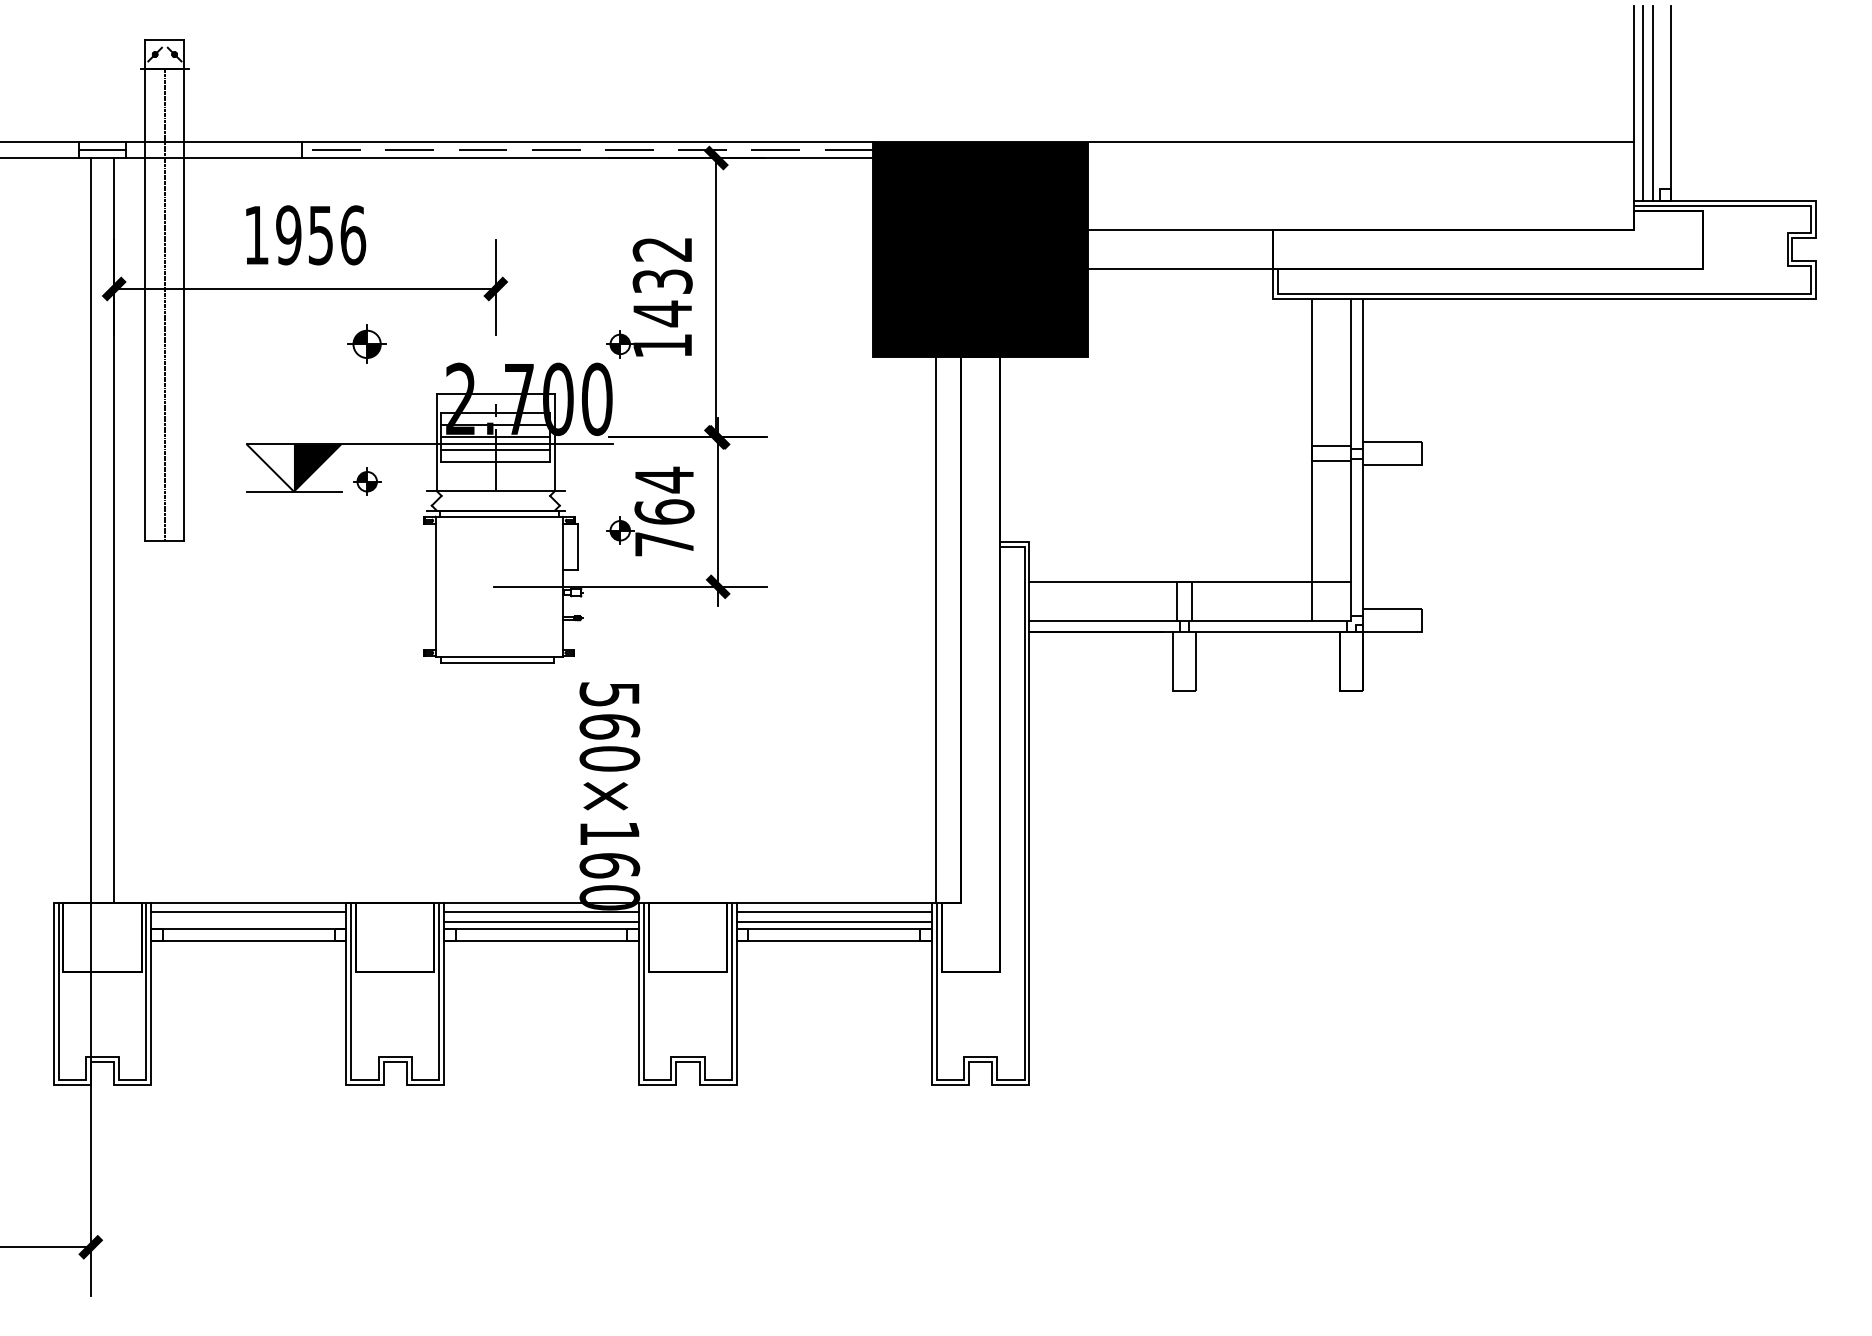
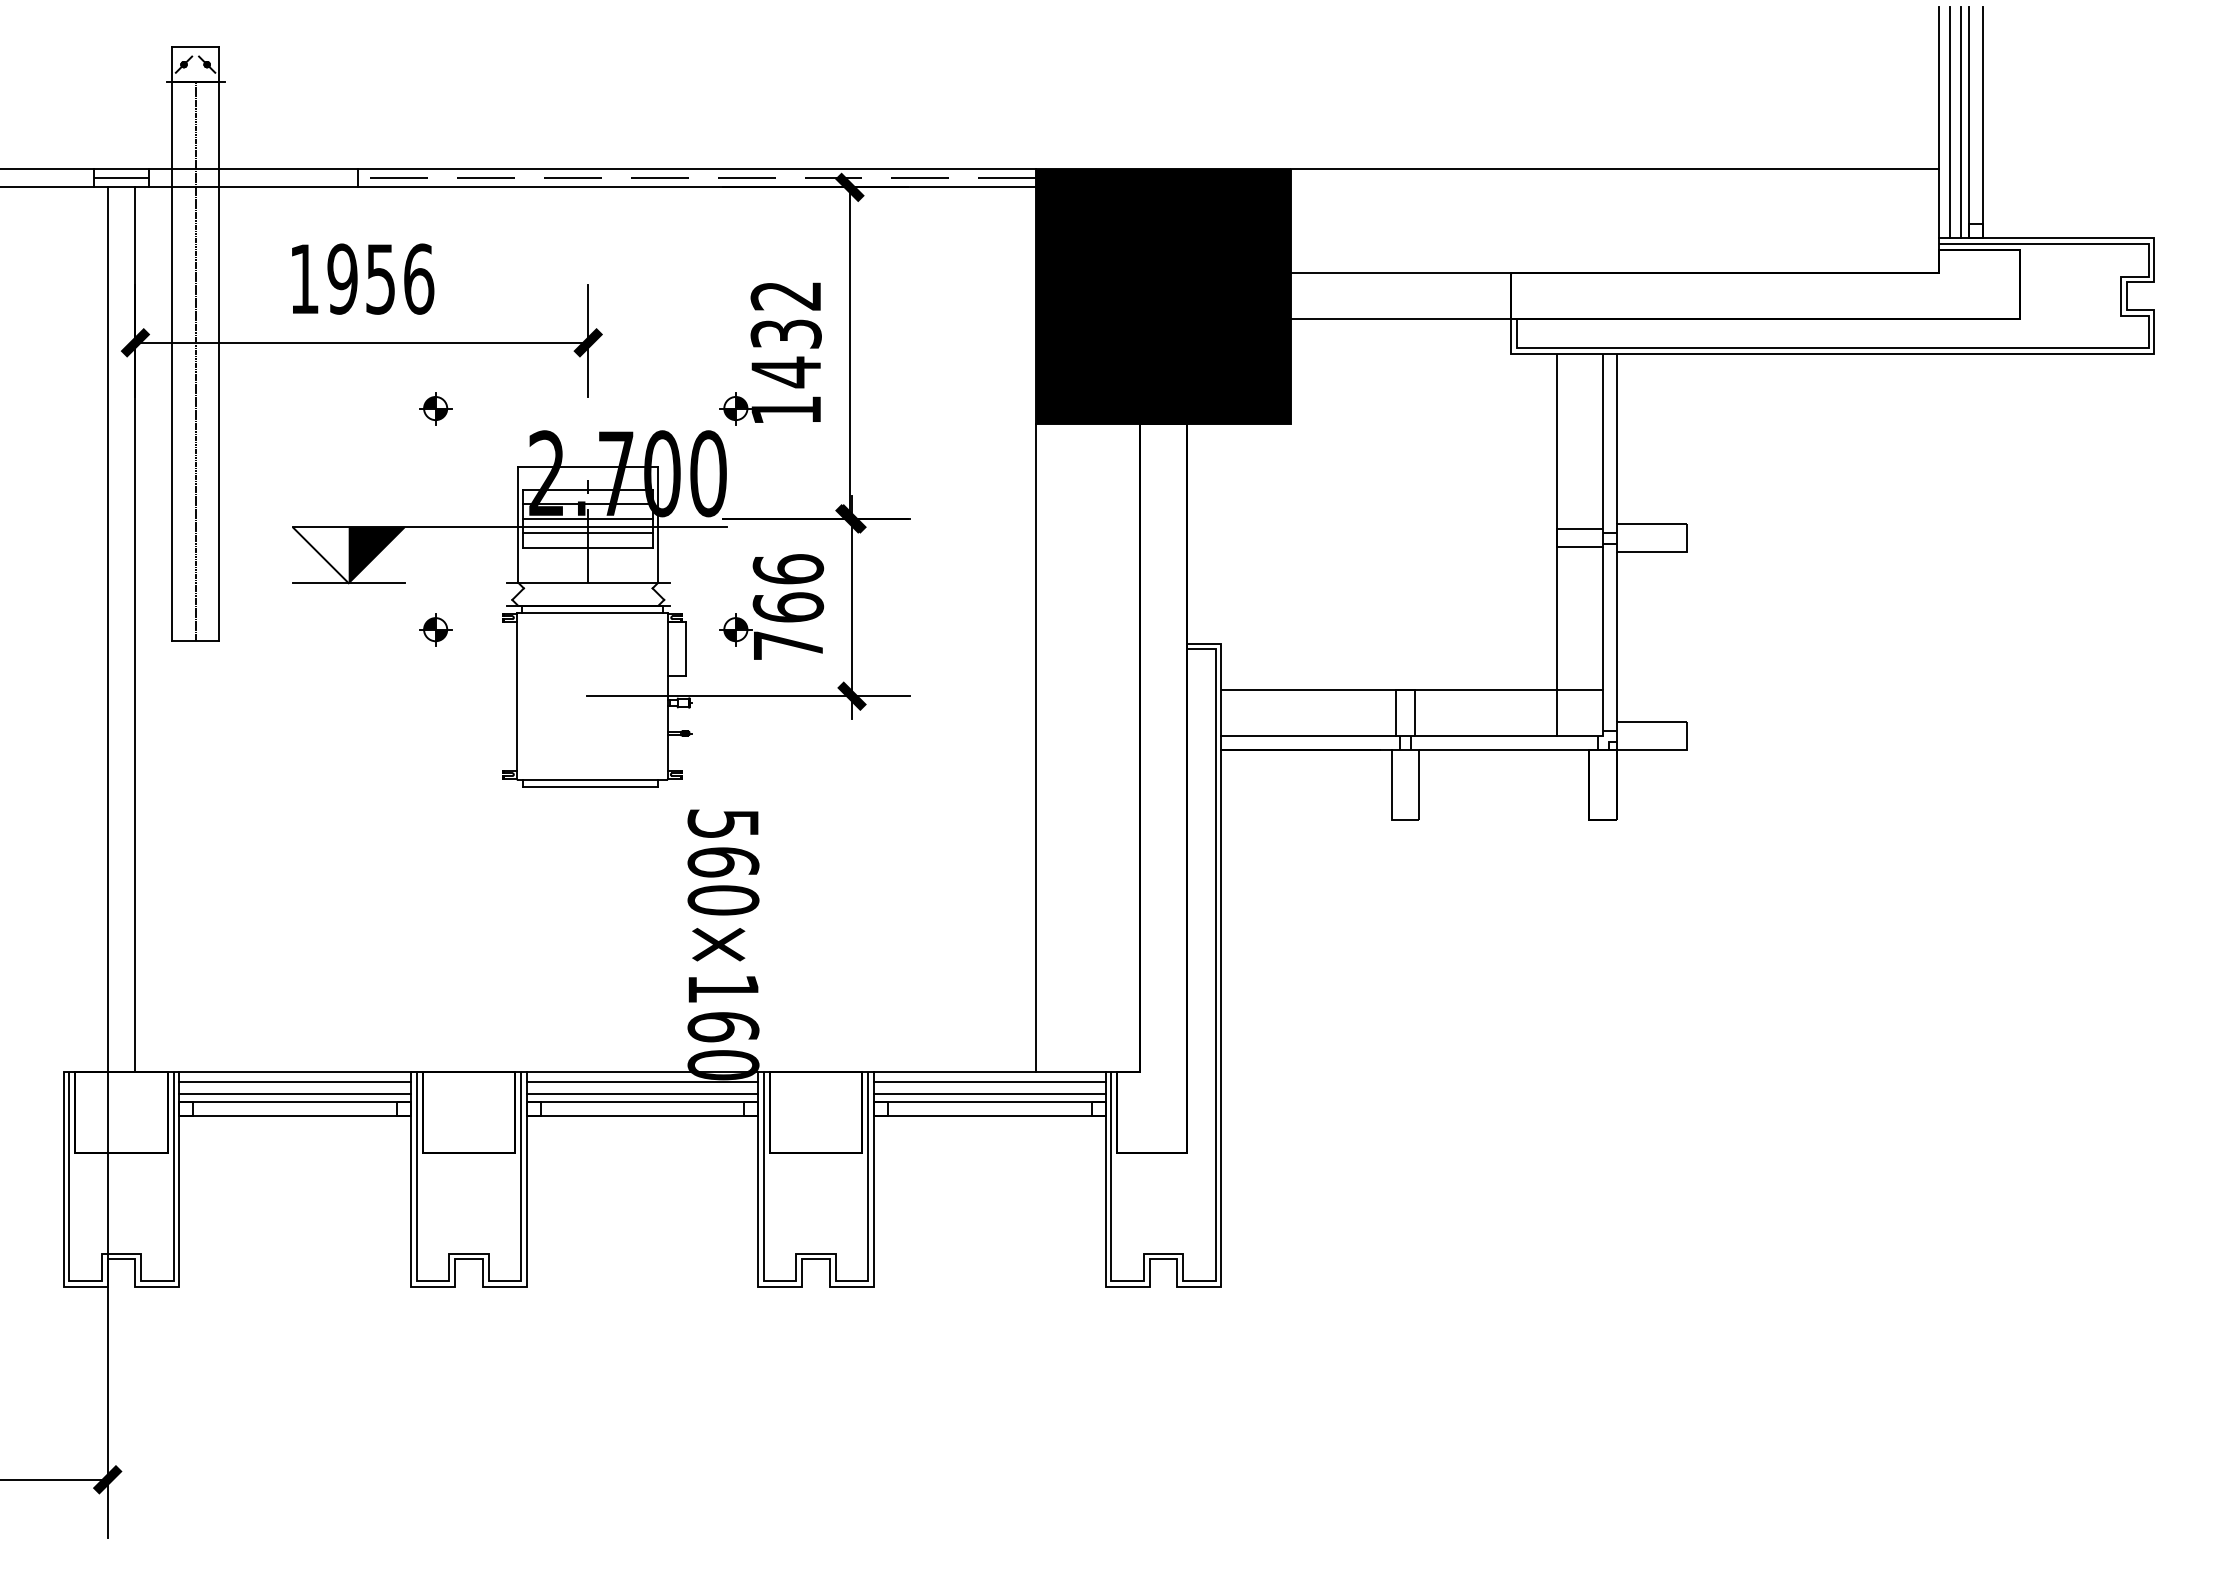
line: (1659, 102) -> (1968, 121), added
part: (367, 344) -> (435, 408), size x0.71
text: (664, 479) -> (788, 568), 764 -> 766
part: (367, 481) -> (435, 629), moved
line: (936, 630) -> (1036, 748), moved
line: (248, 922) -> (294, 1094), added

